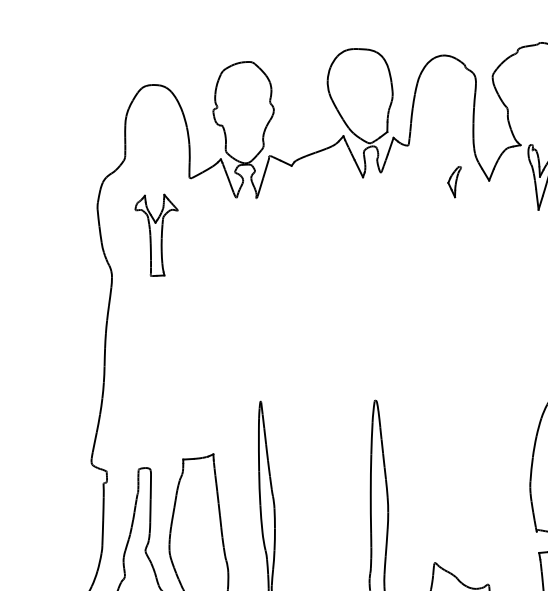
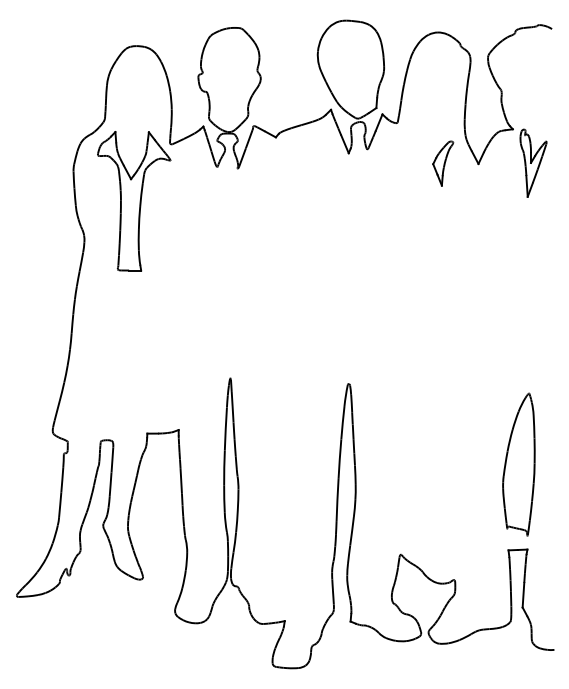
part: (455, 182) -> (443, 163), size x1.43
part: (158, 235) -> (134, 201), size x1.67

